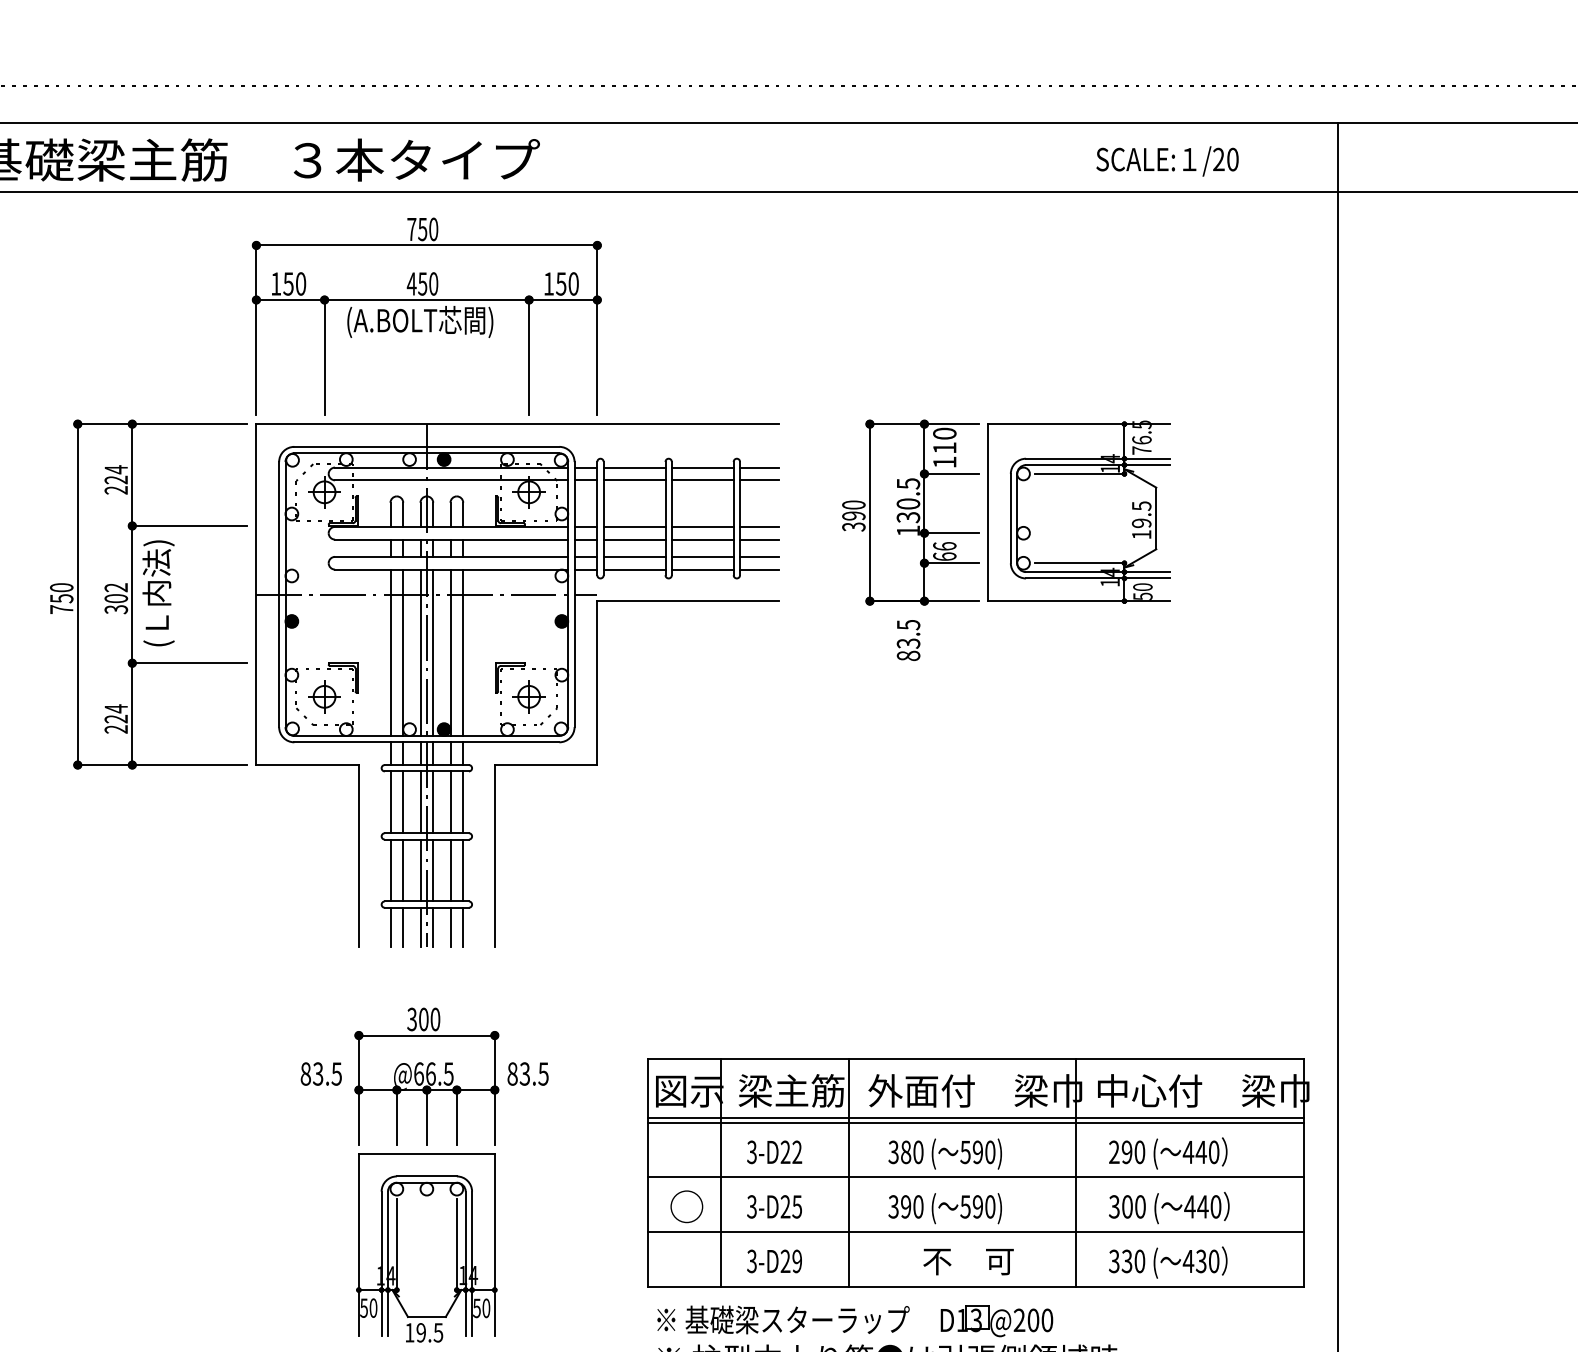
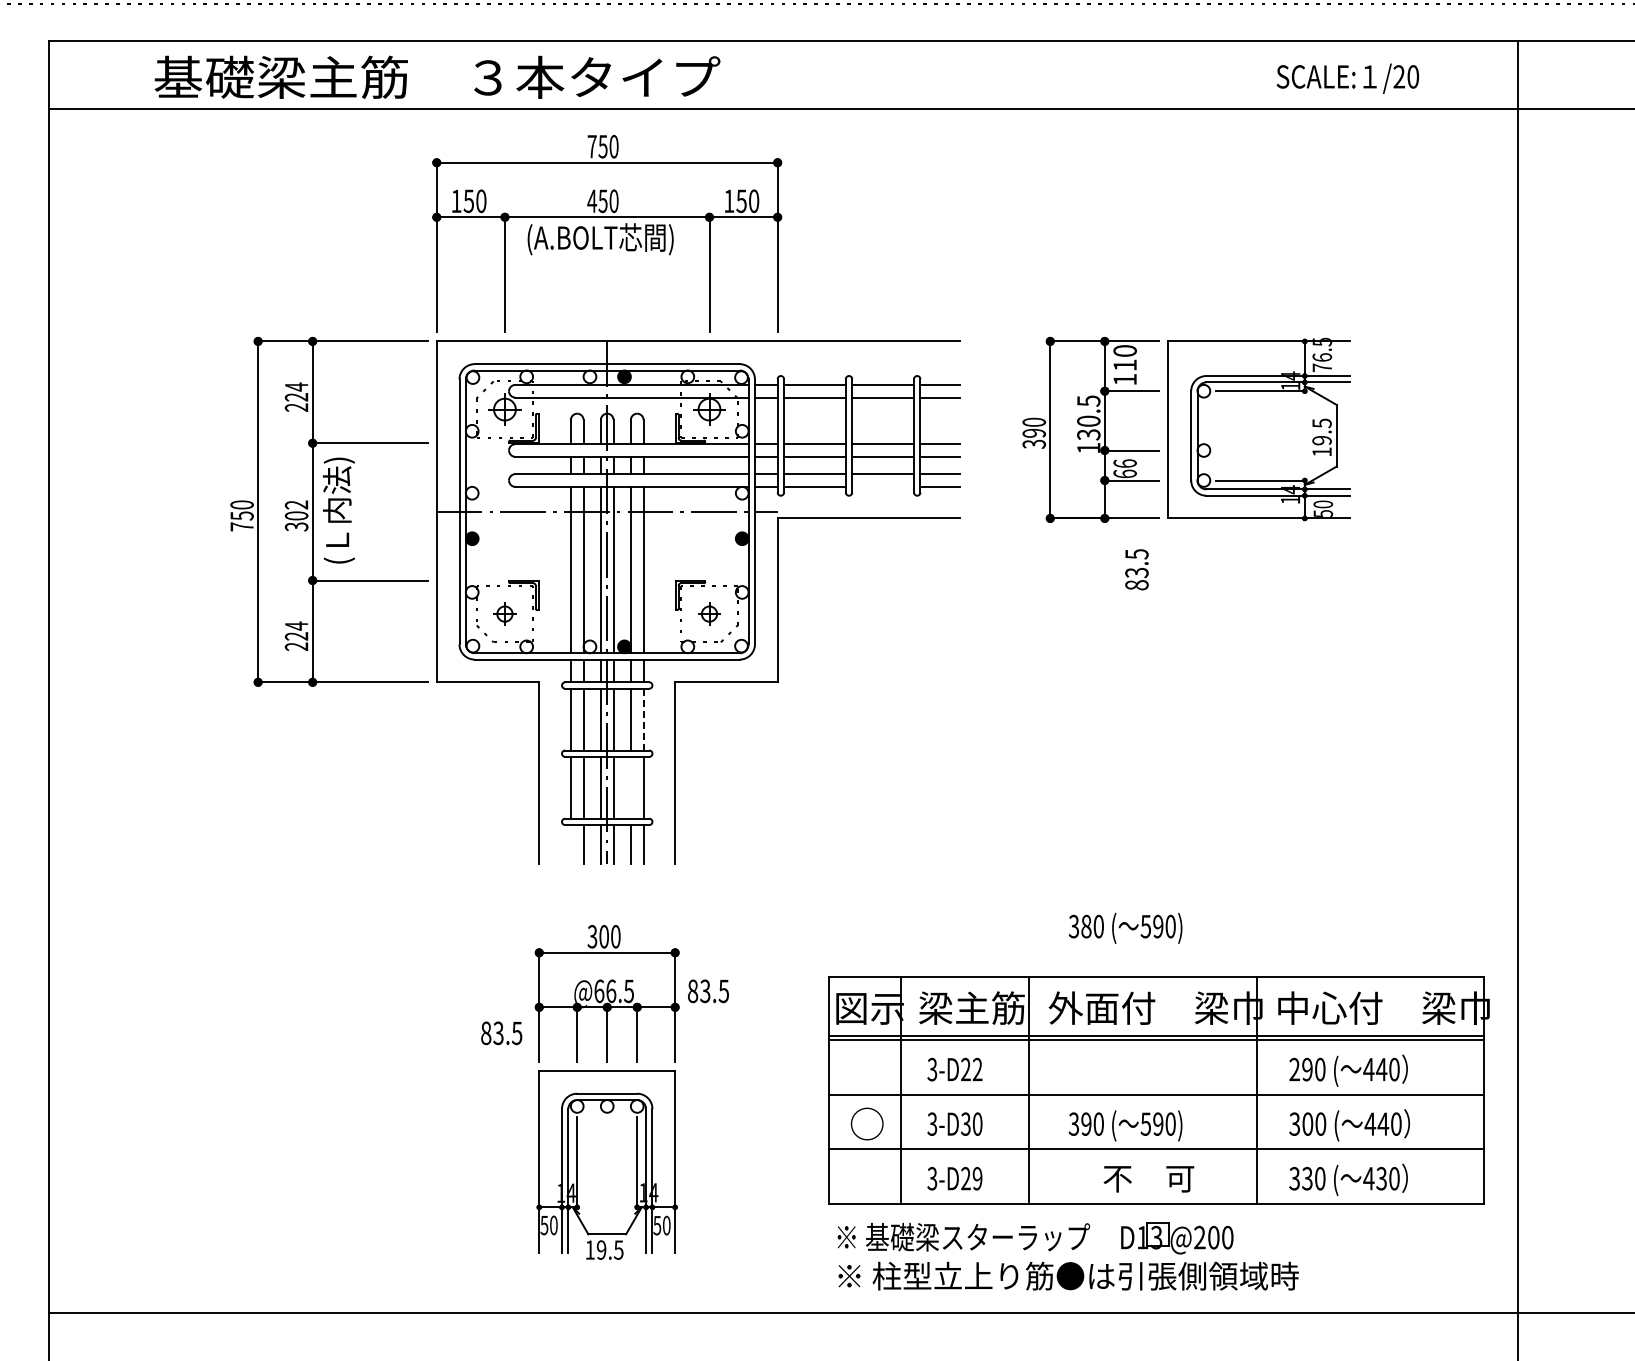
line: (703, 569) -> (883, 486), removed
text: (908, 640) -> (1136, 569), moved
part: (324, 696) -> (504, 613), size x0.7
part: (529, 696) -> (709, 613), size x0.7
line: (463, 802) -> (643, 719), solid -> dashed
line: (450, 870) -> (630, 787), removed
line: (390, 927) -> (570, 844), removed
text: (321, 1074) -> (501, 1033), moved
text: (945, 1153) -> (1125, 927), moved
text: (791, 1206) -> (971, 1123), 3-D25 -> 3-D30

